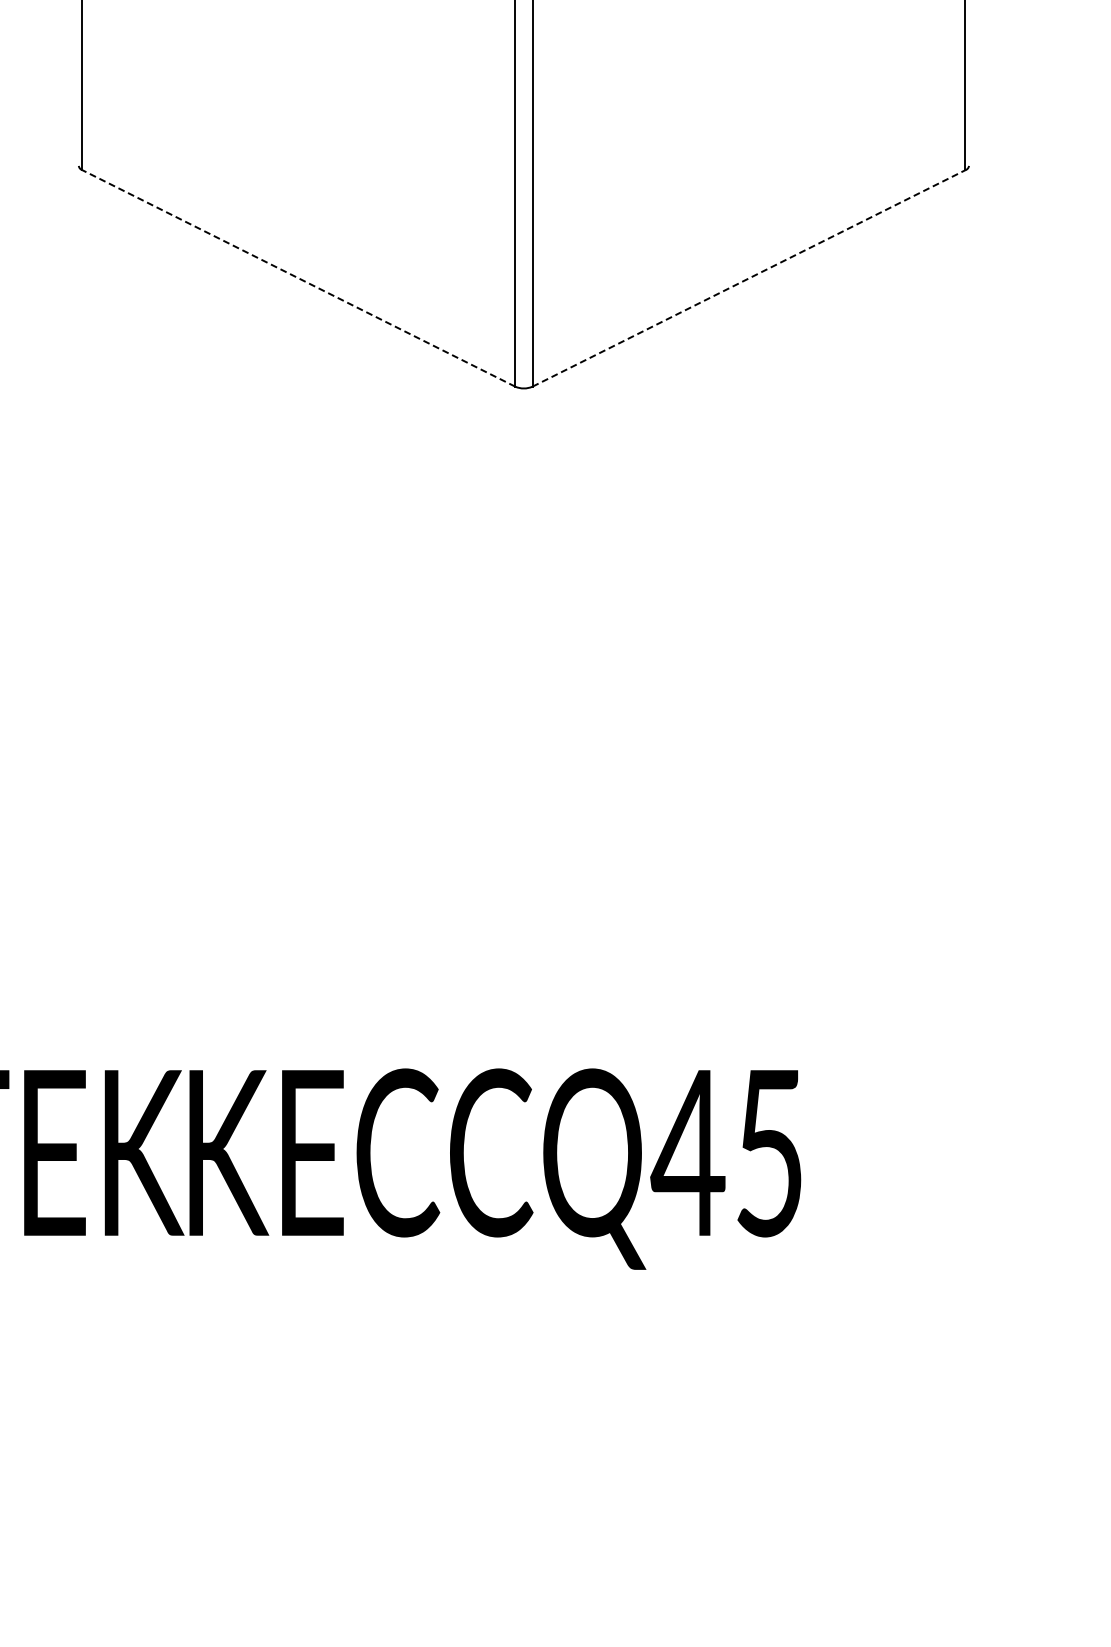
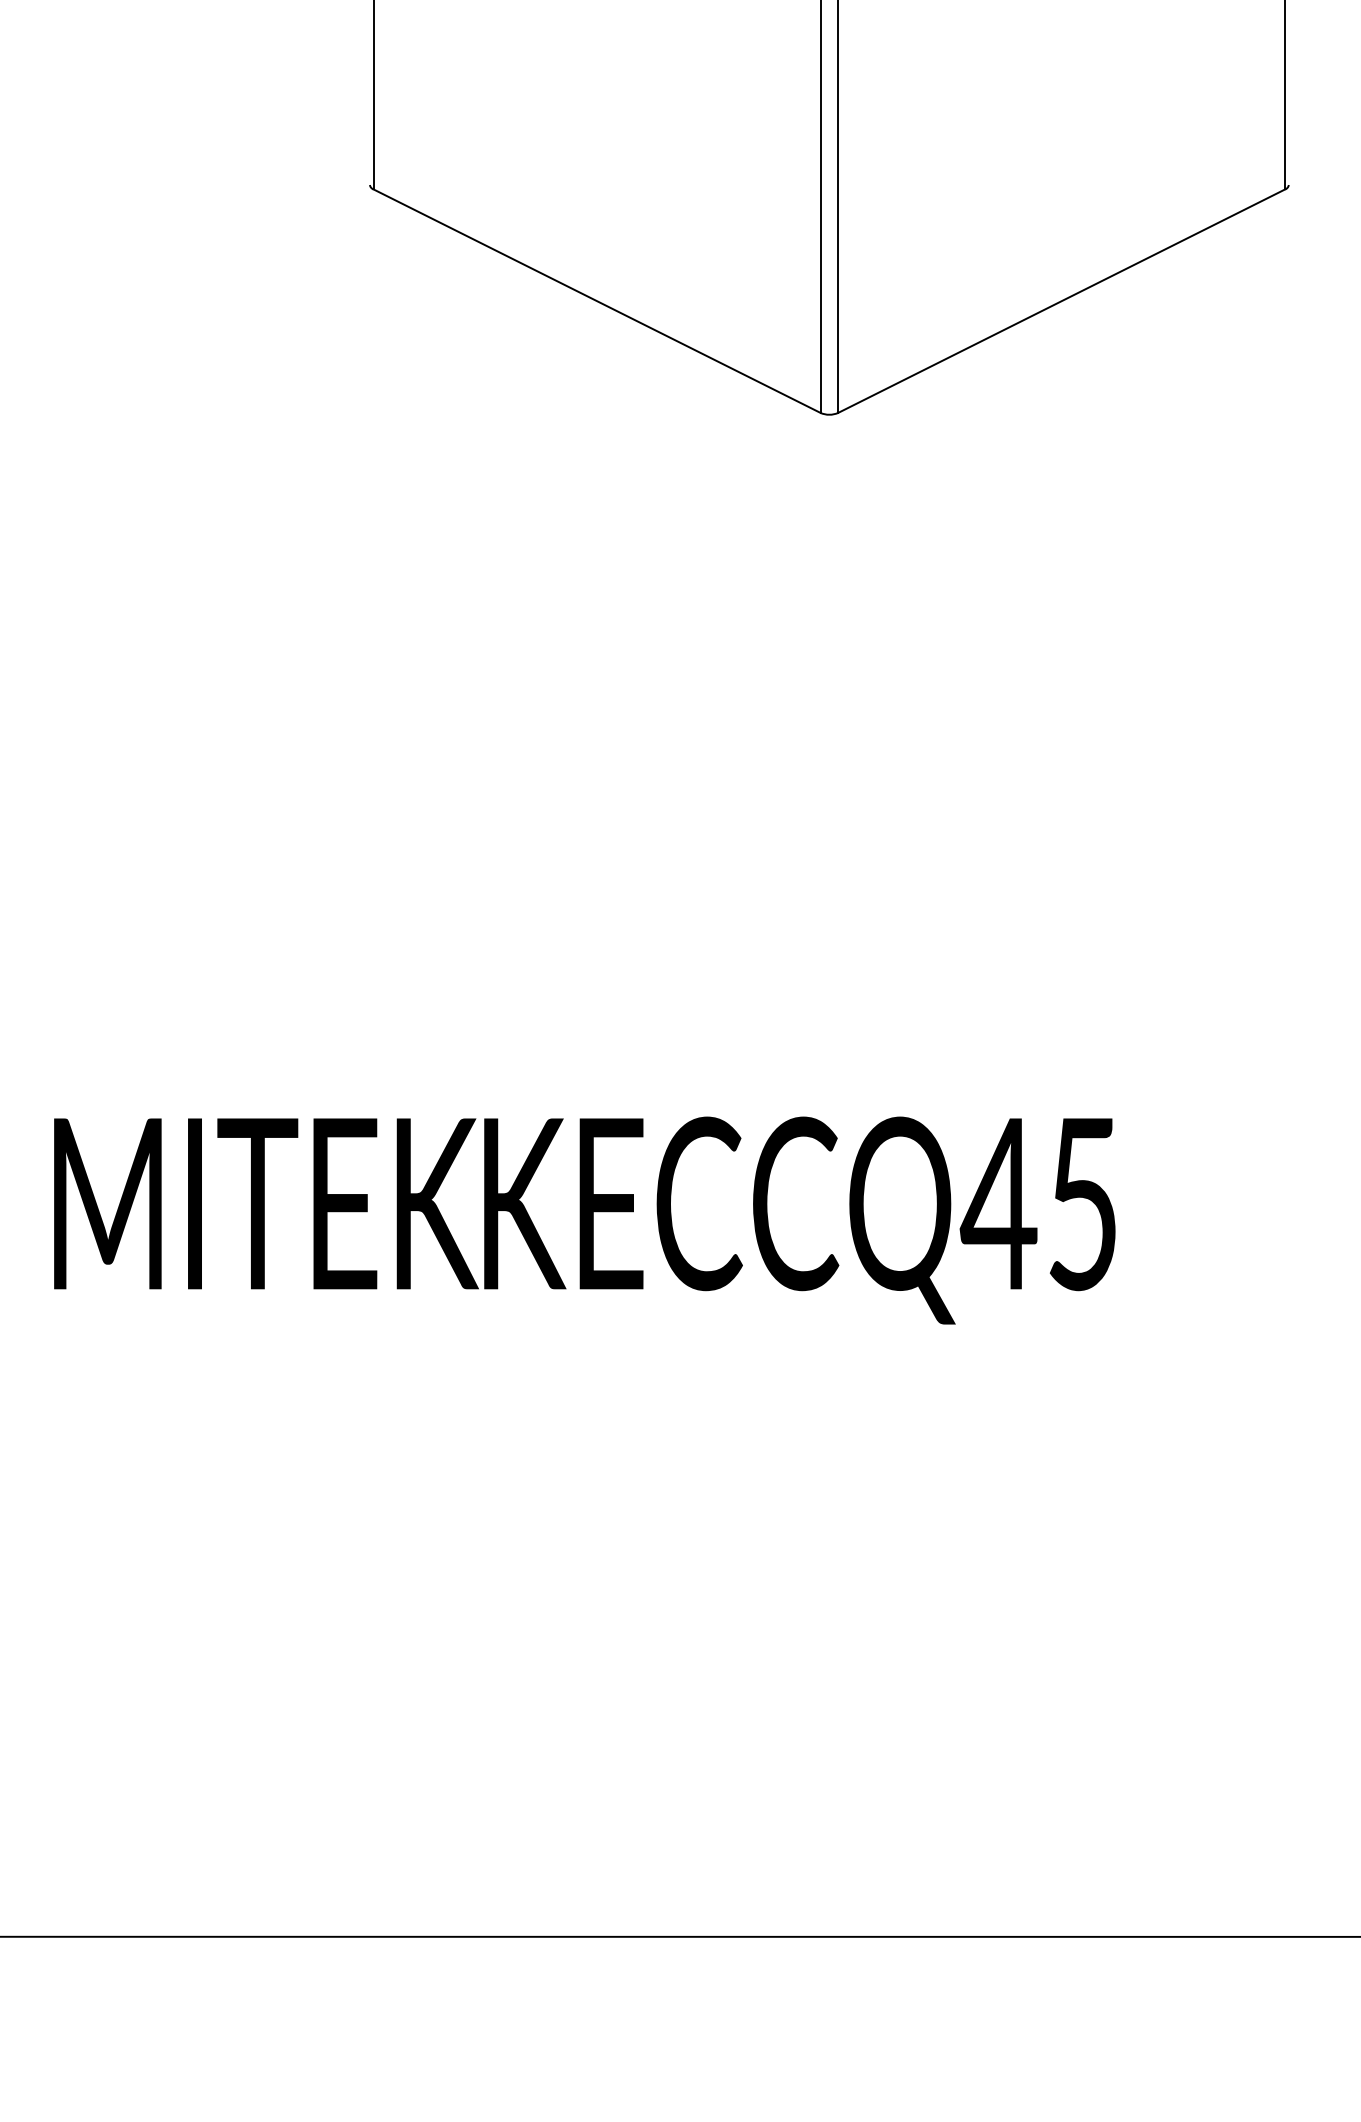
line: (299, 278) -> (597, 301), dashed -> solid
line: (748, 278) -> (1061, 301), dashed -> solid

